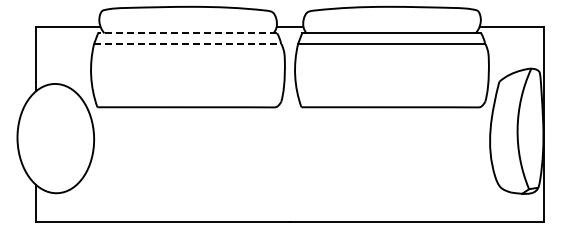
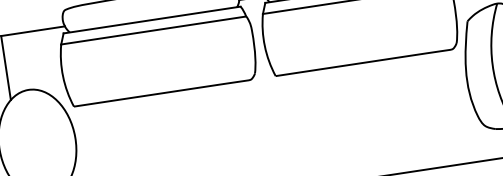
line: (187, 33) -> (151, 20), dashed -> solid
line: (188, 43) -> (154, 29), dashed -> solid

